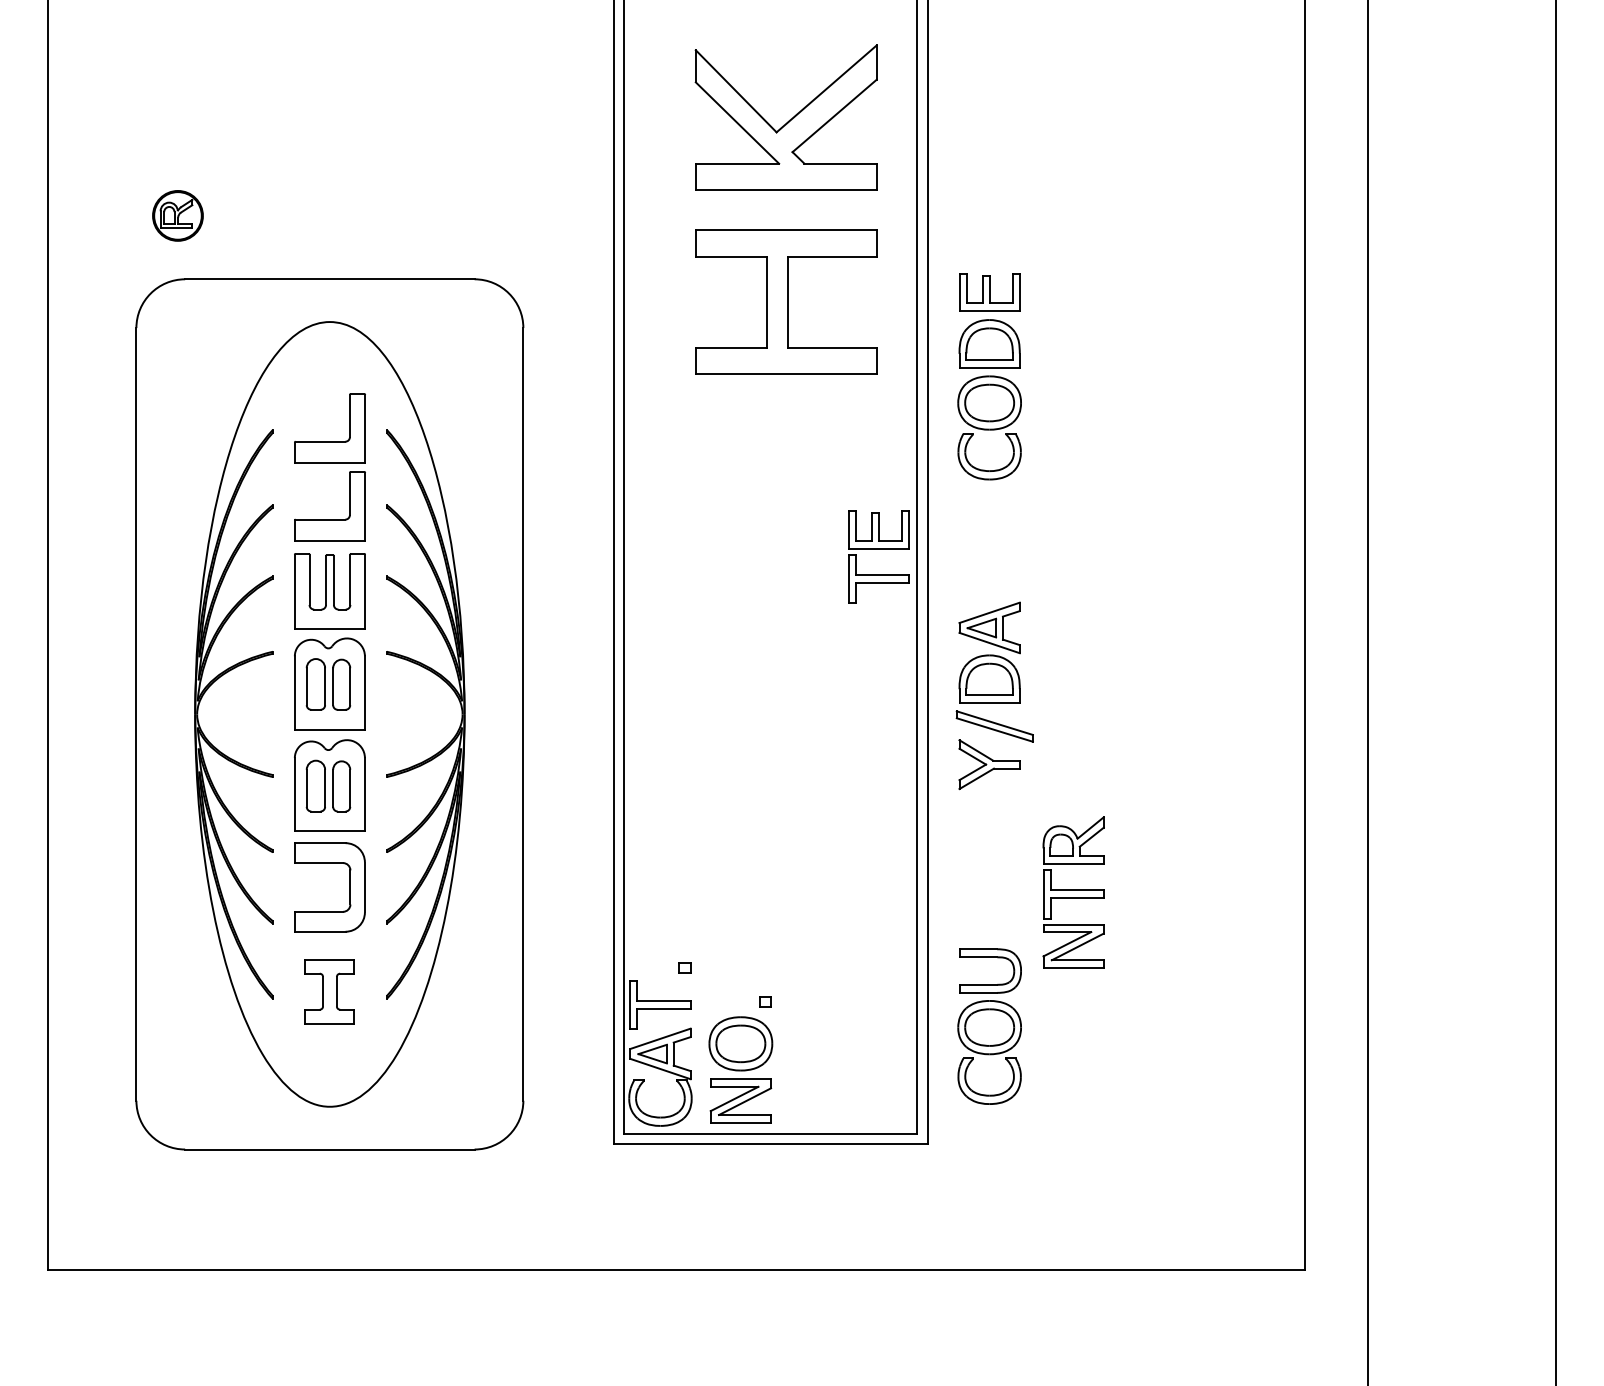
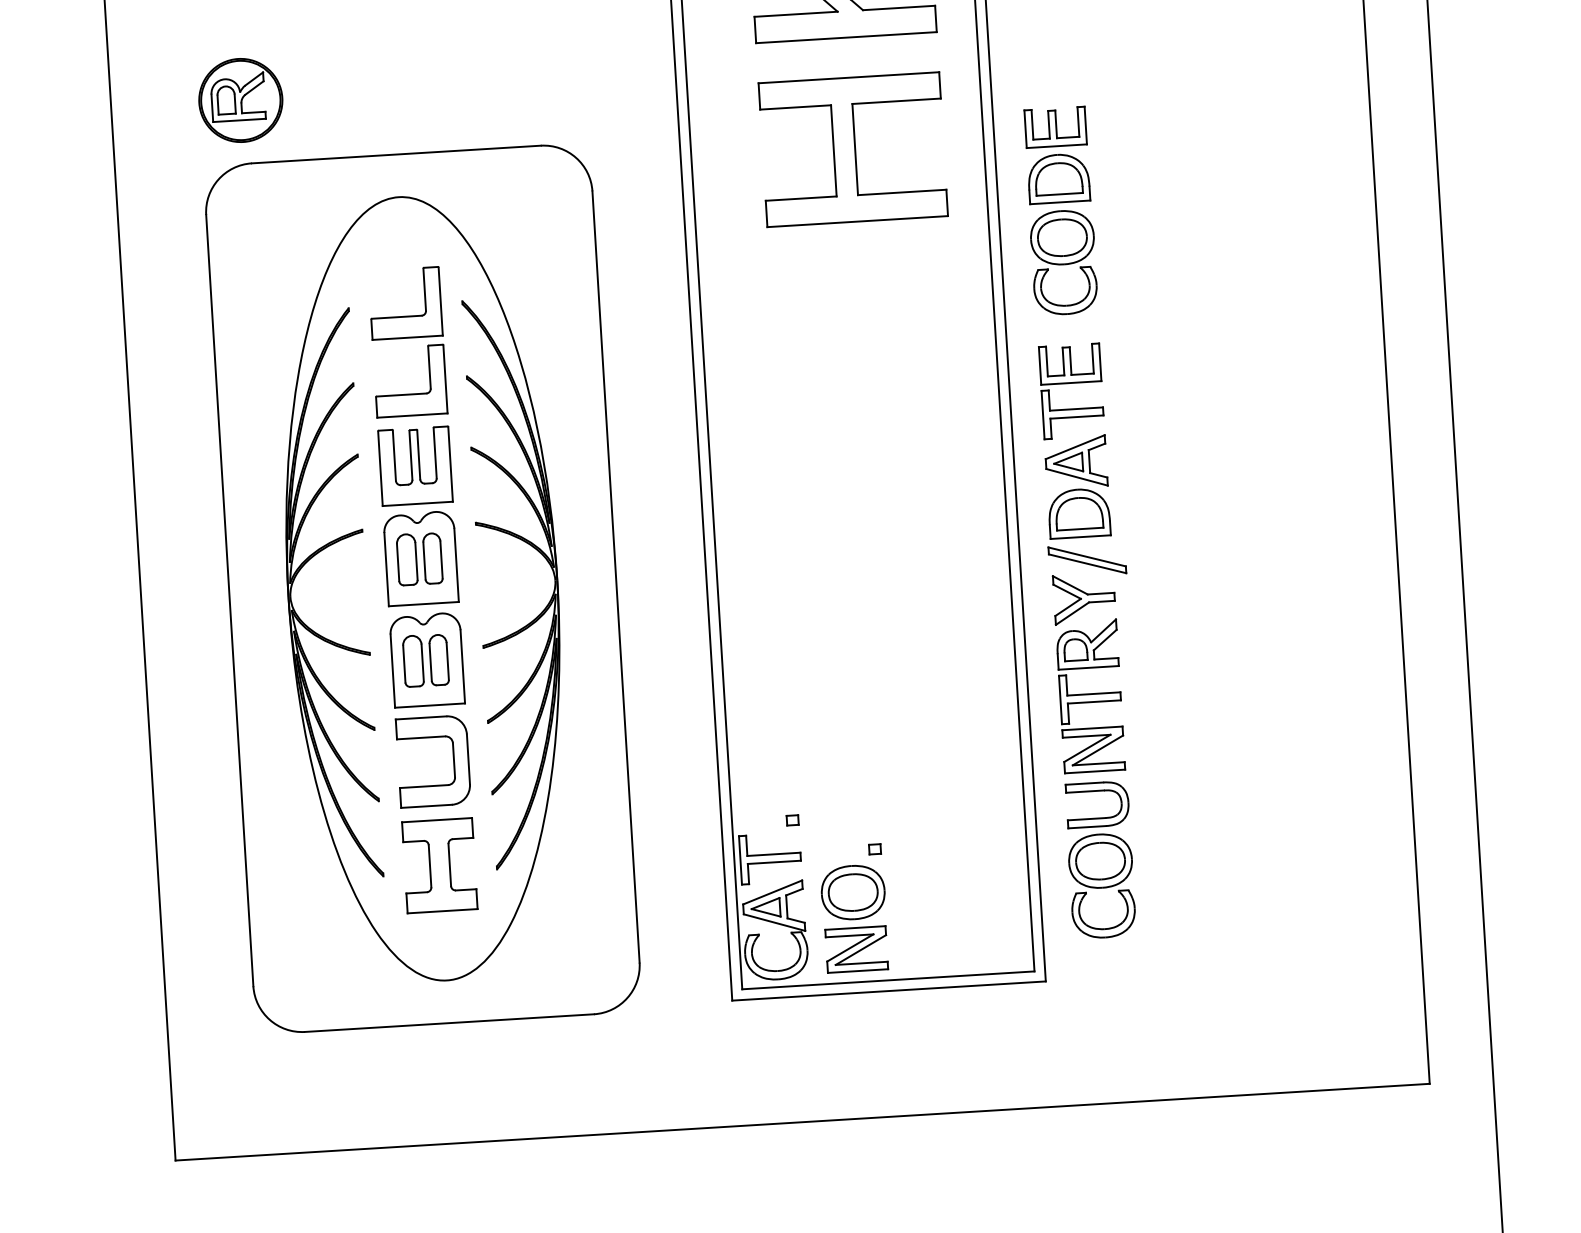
part: (177, 215) -> (240, 100), size x1.67
part: (878, 549) -> (1071, 383), moved
part: (1073, 892) -> (1090, 696), moved
part: (329, 991) -> (439, 865), size x1.43

